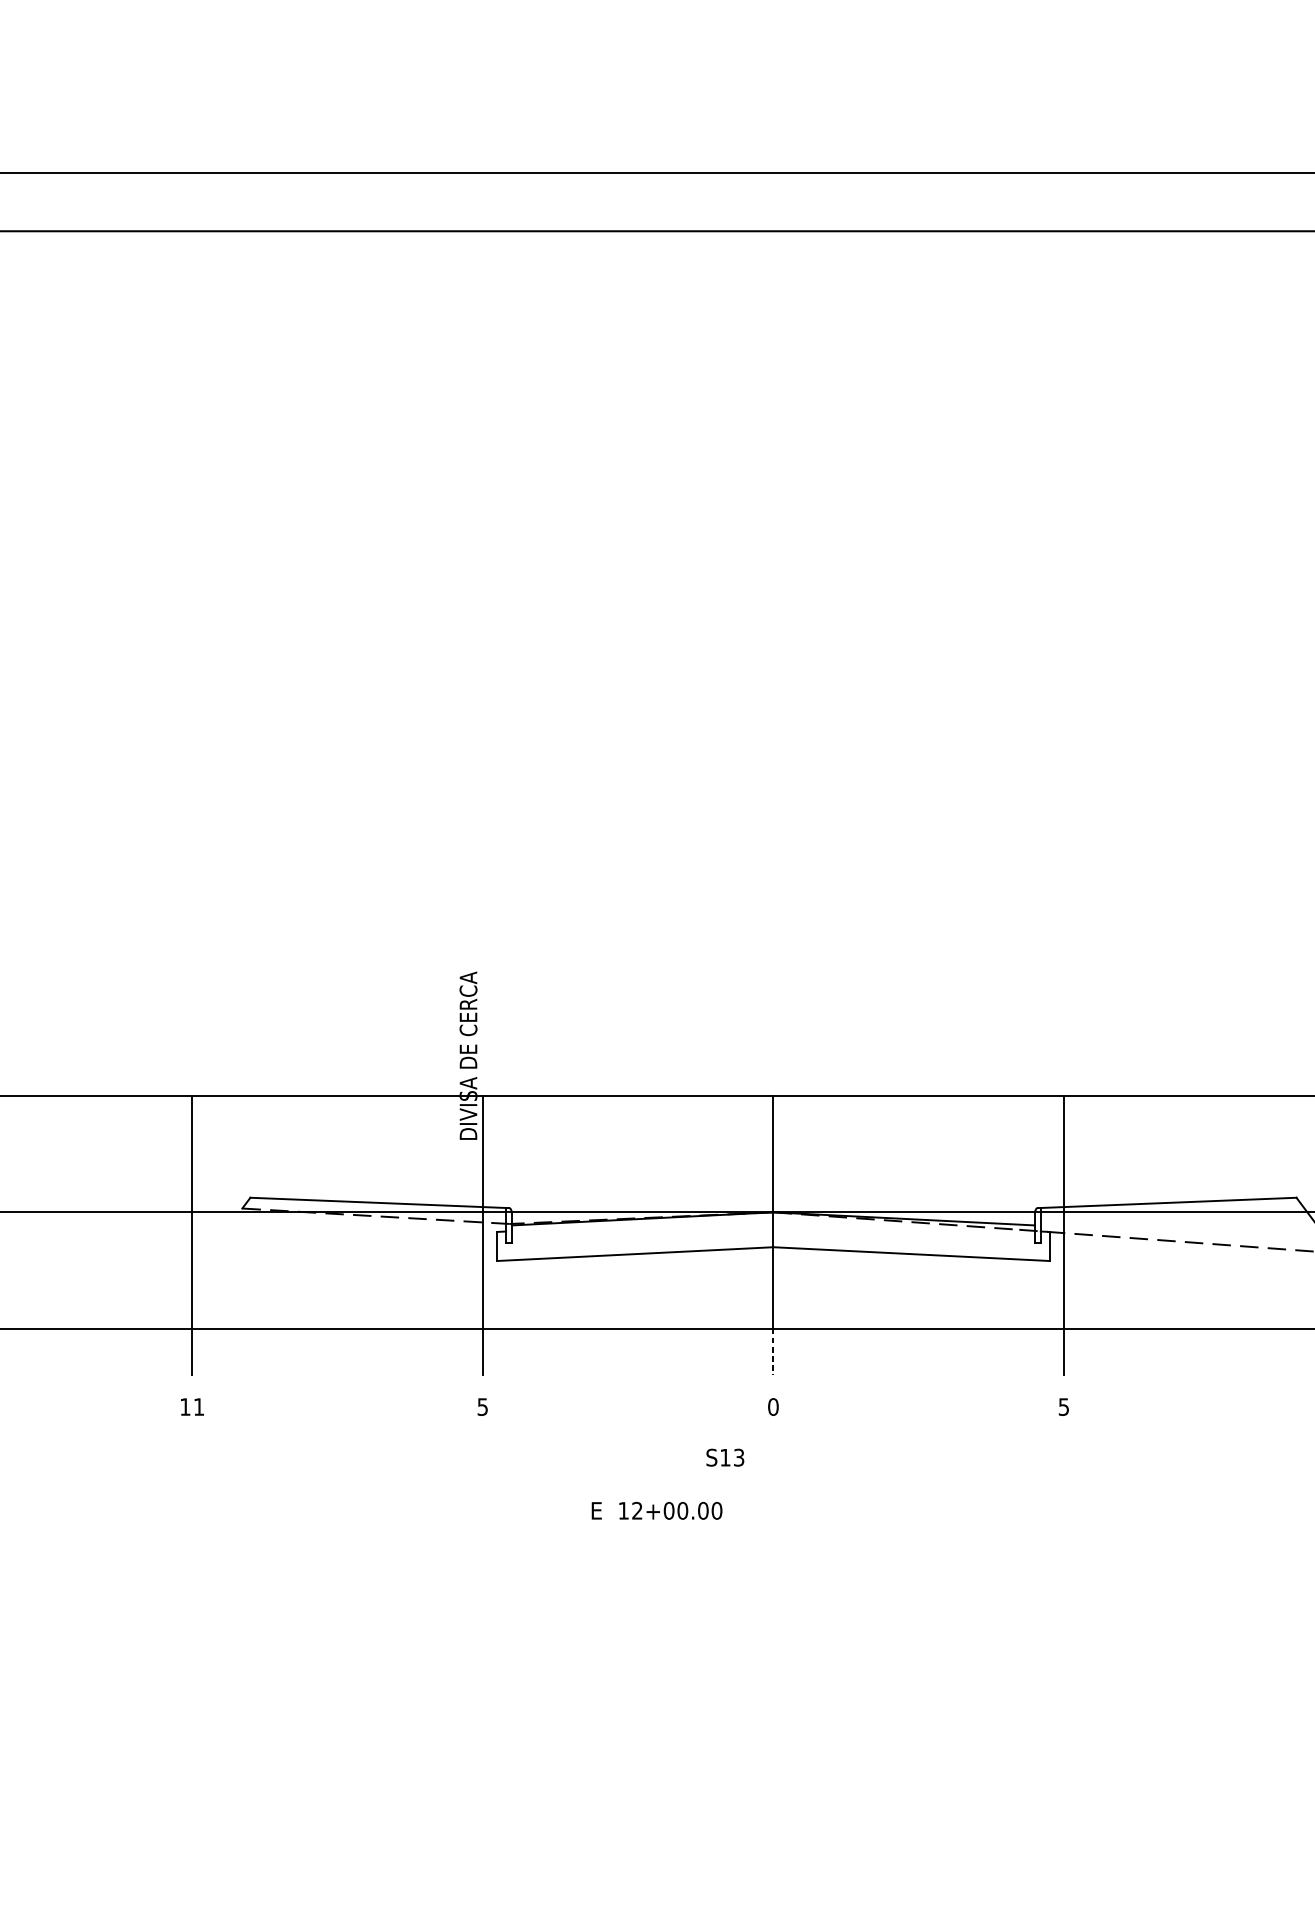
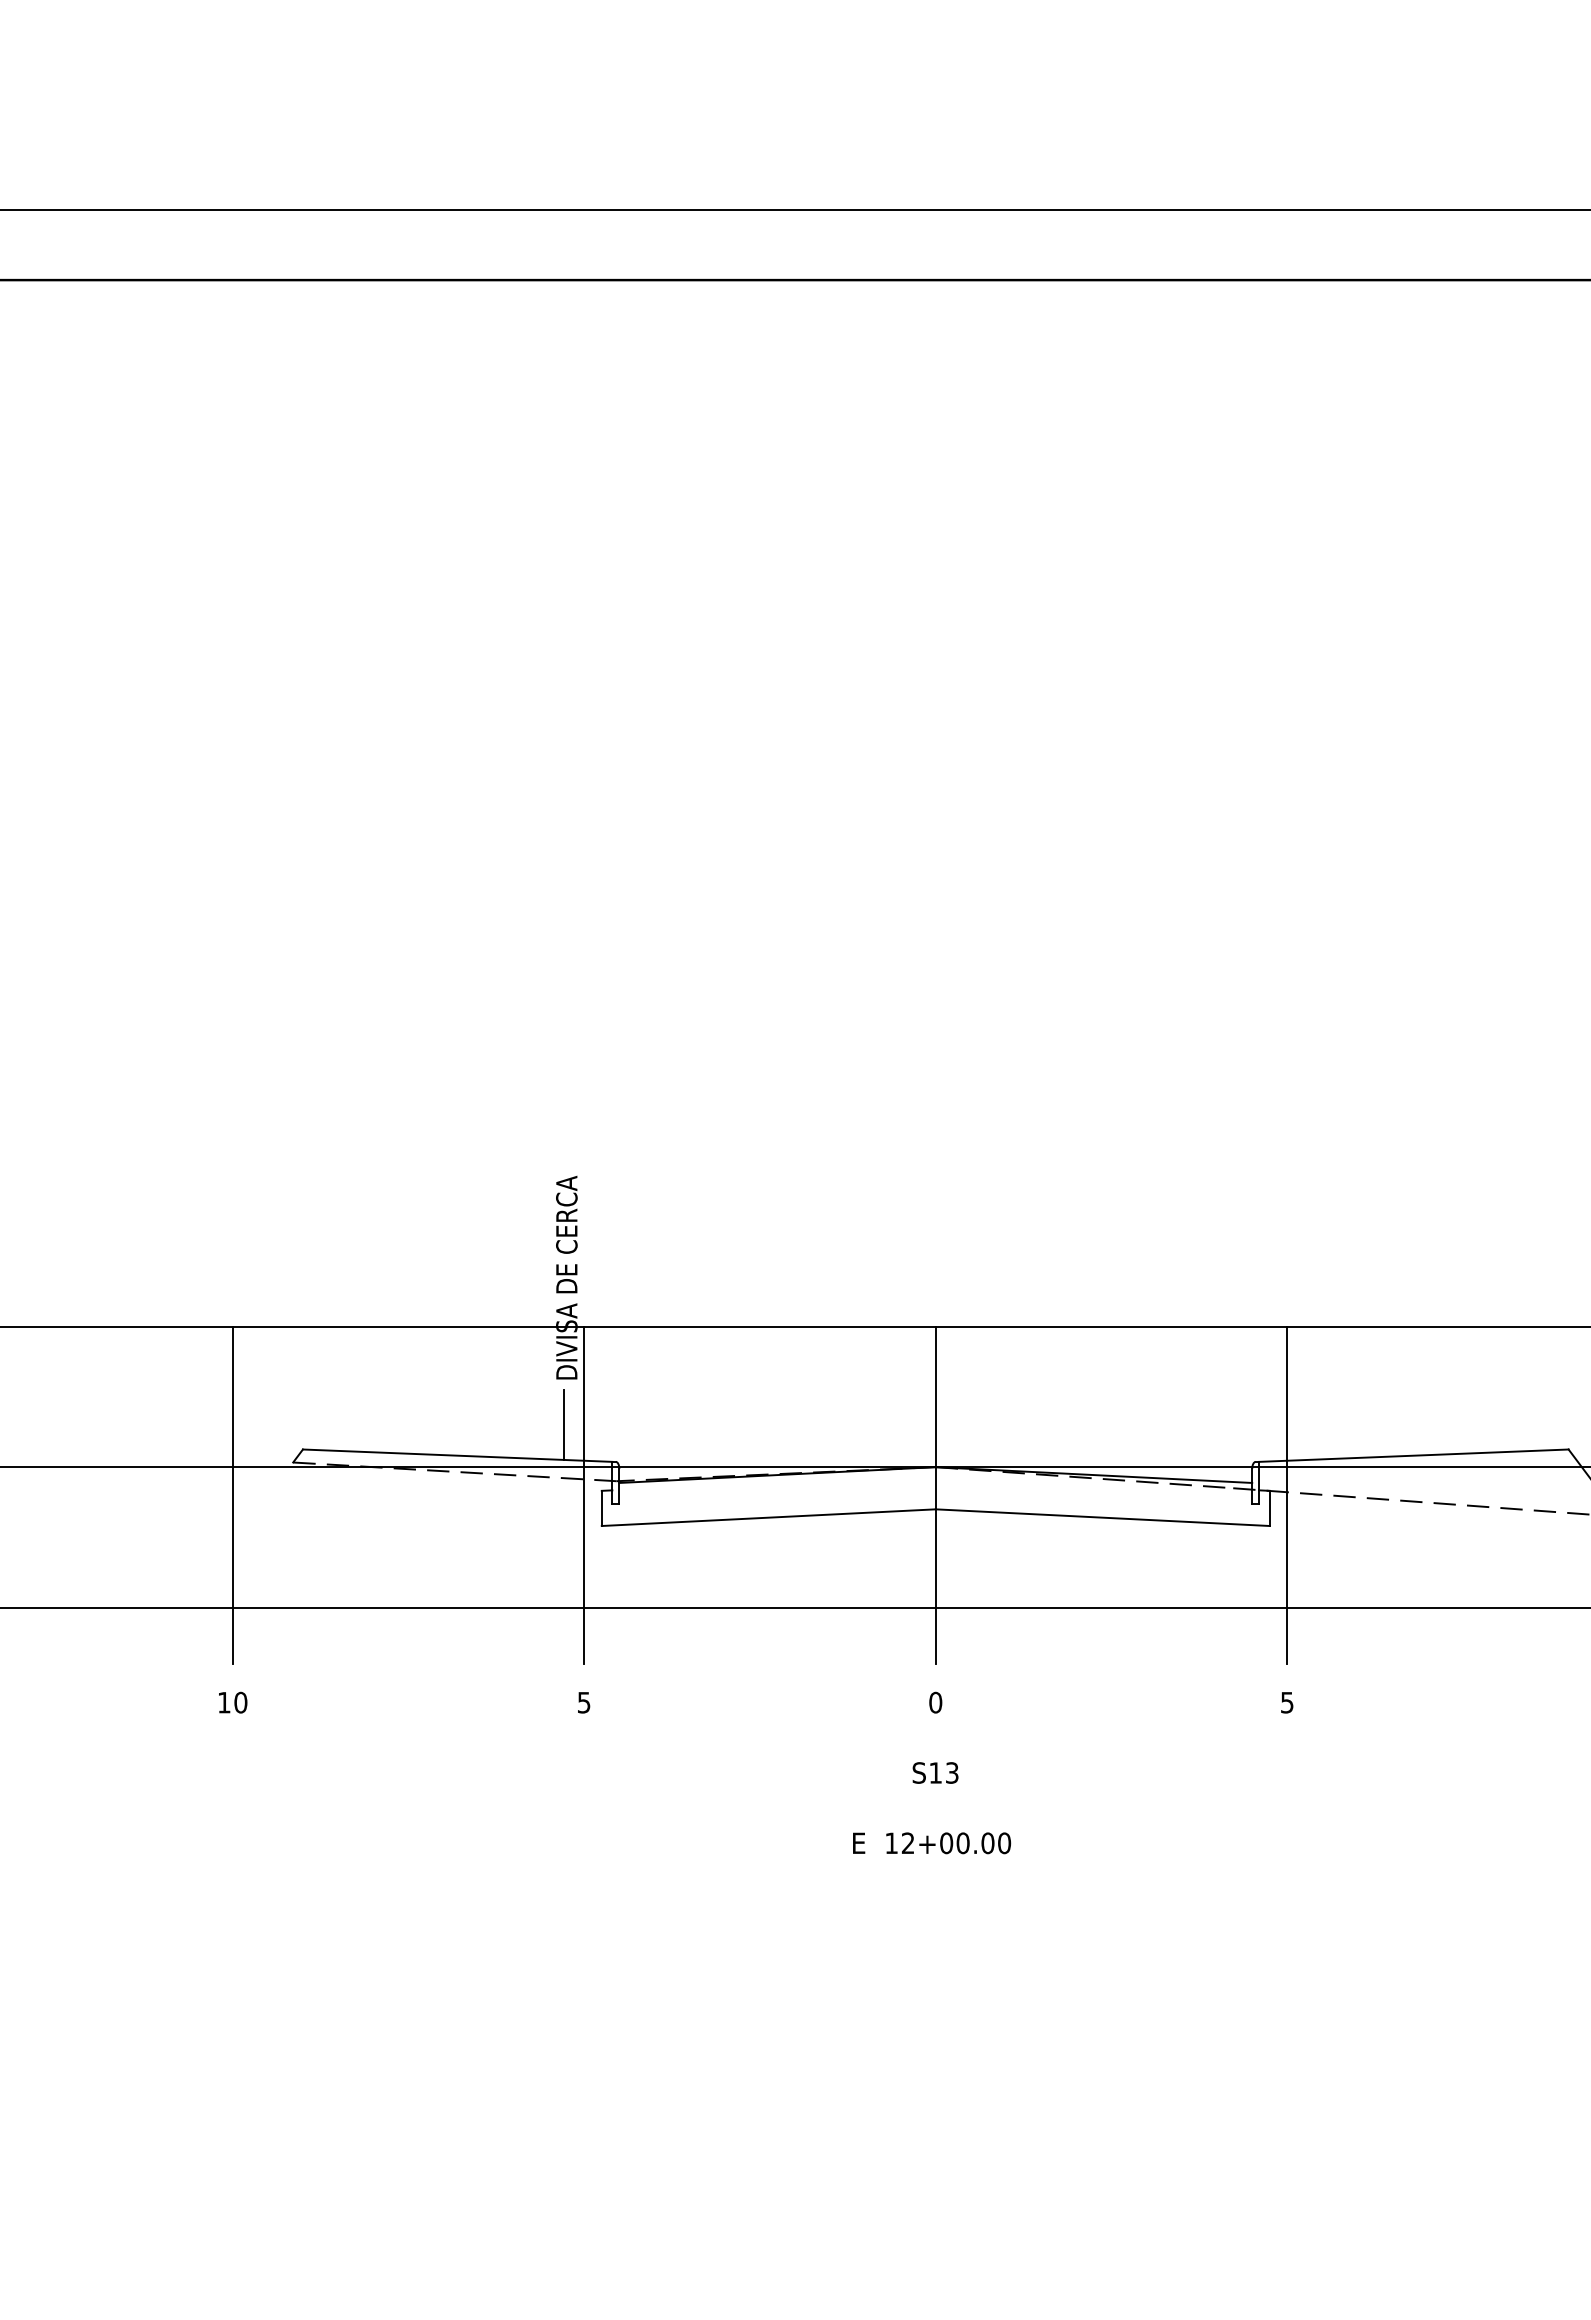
line: (465, 1177) -> (563, 1424), added
line: (773, 1352) -> (935, 1636), dashed -> solid
text: (198, 1406) -> (240, 1702), 11 -> 10
text: (725, 1457) -> (935, 1772), moved
text: (657, 1511) -> (932, 1843), moved

